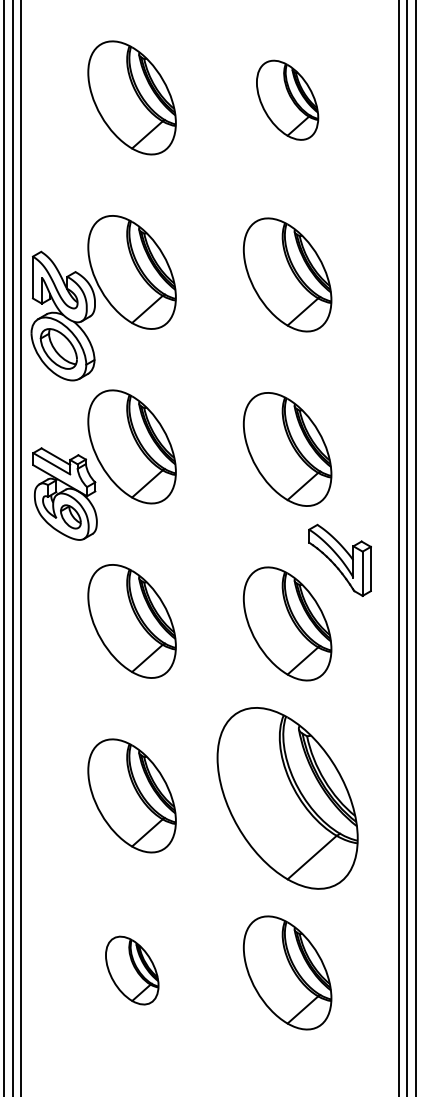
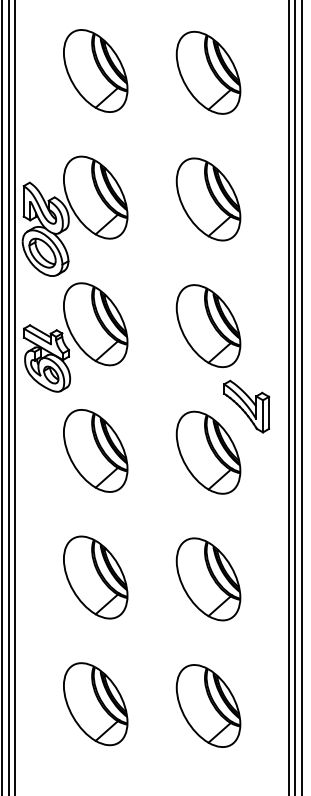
part: (287, 99) -> (208, 72), size x1.43
part: (287, 798) -> (208, 579), size x0.62
part: (131, 970) -> (95, 704), size x1.67

